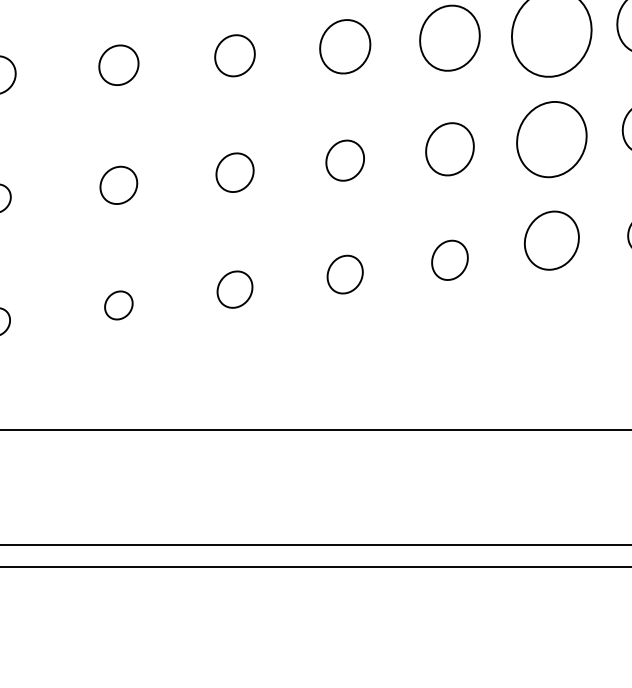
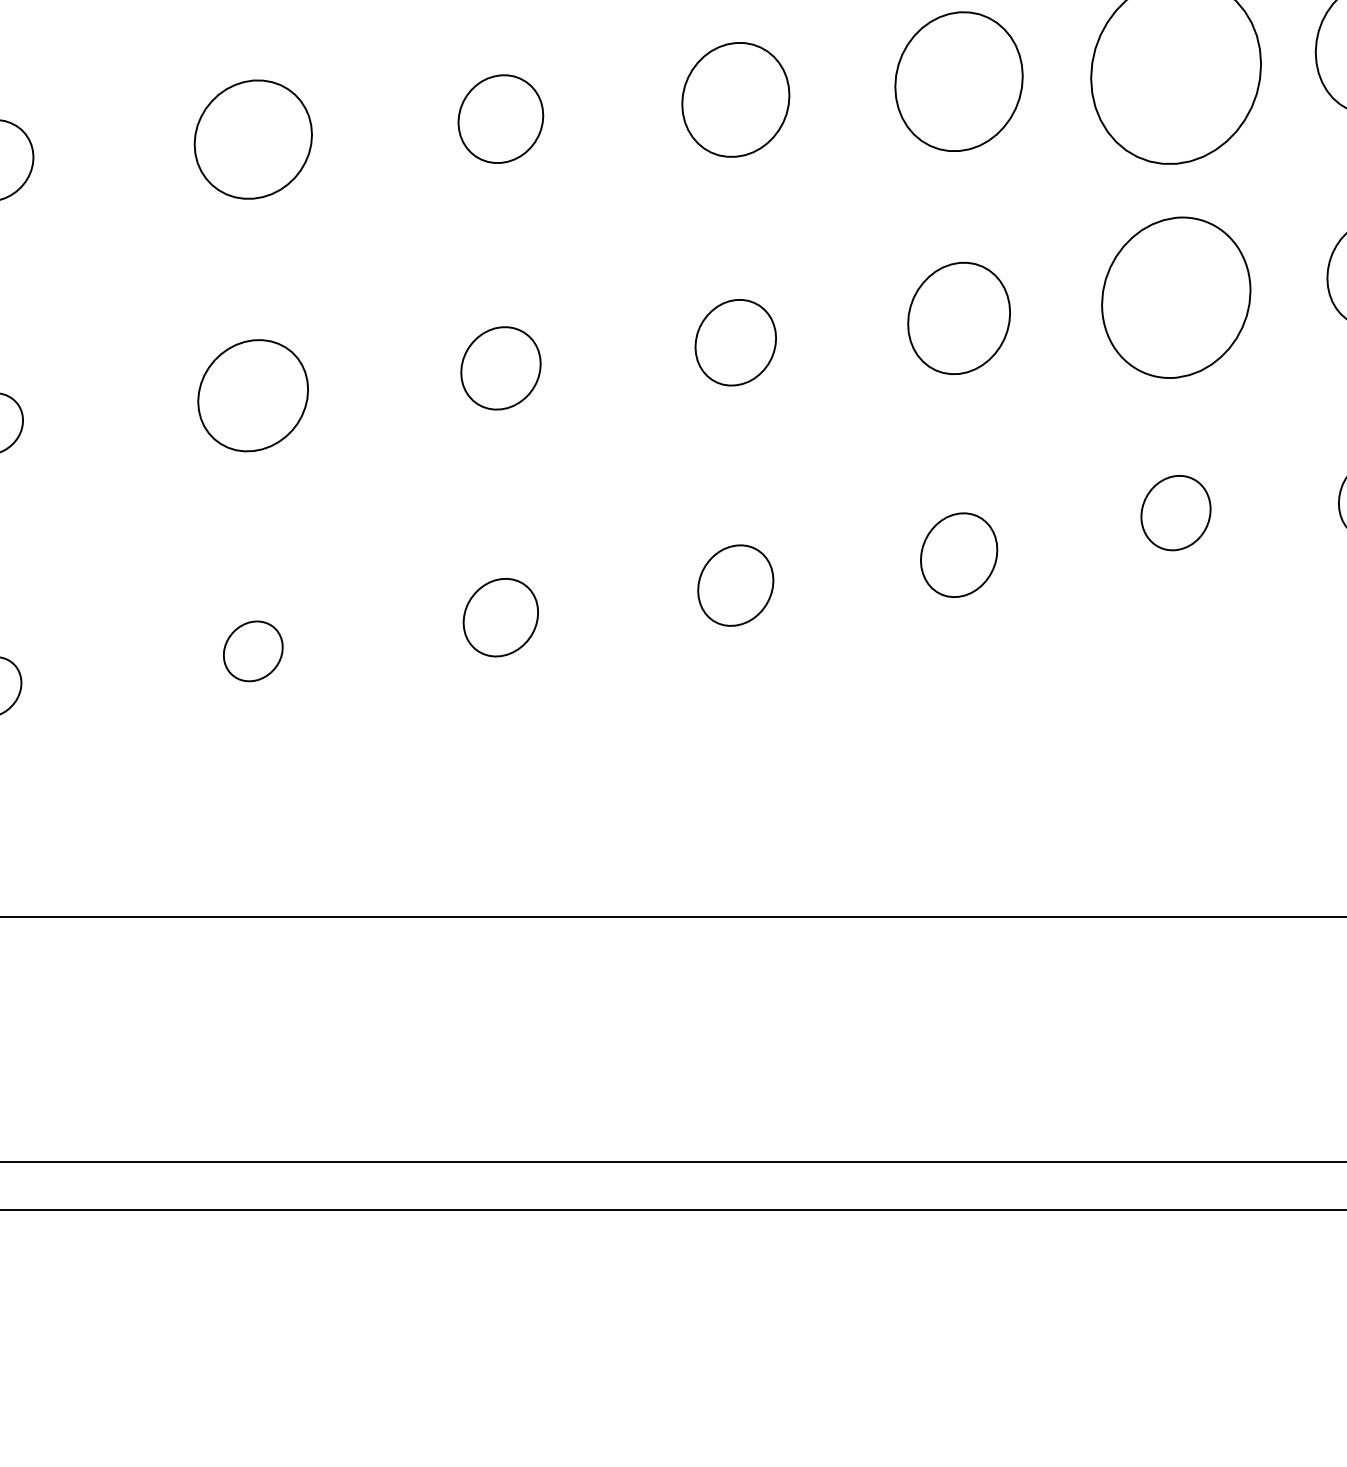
part: (118, 64) -> (252, 137), size x1.4
part: (118, 184) -> (252, 393), size x1.4
part: (551, 240) -> (1175, 512), size x0.6

